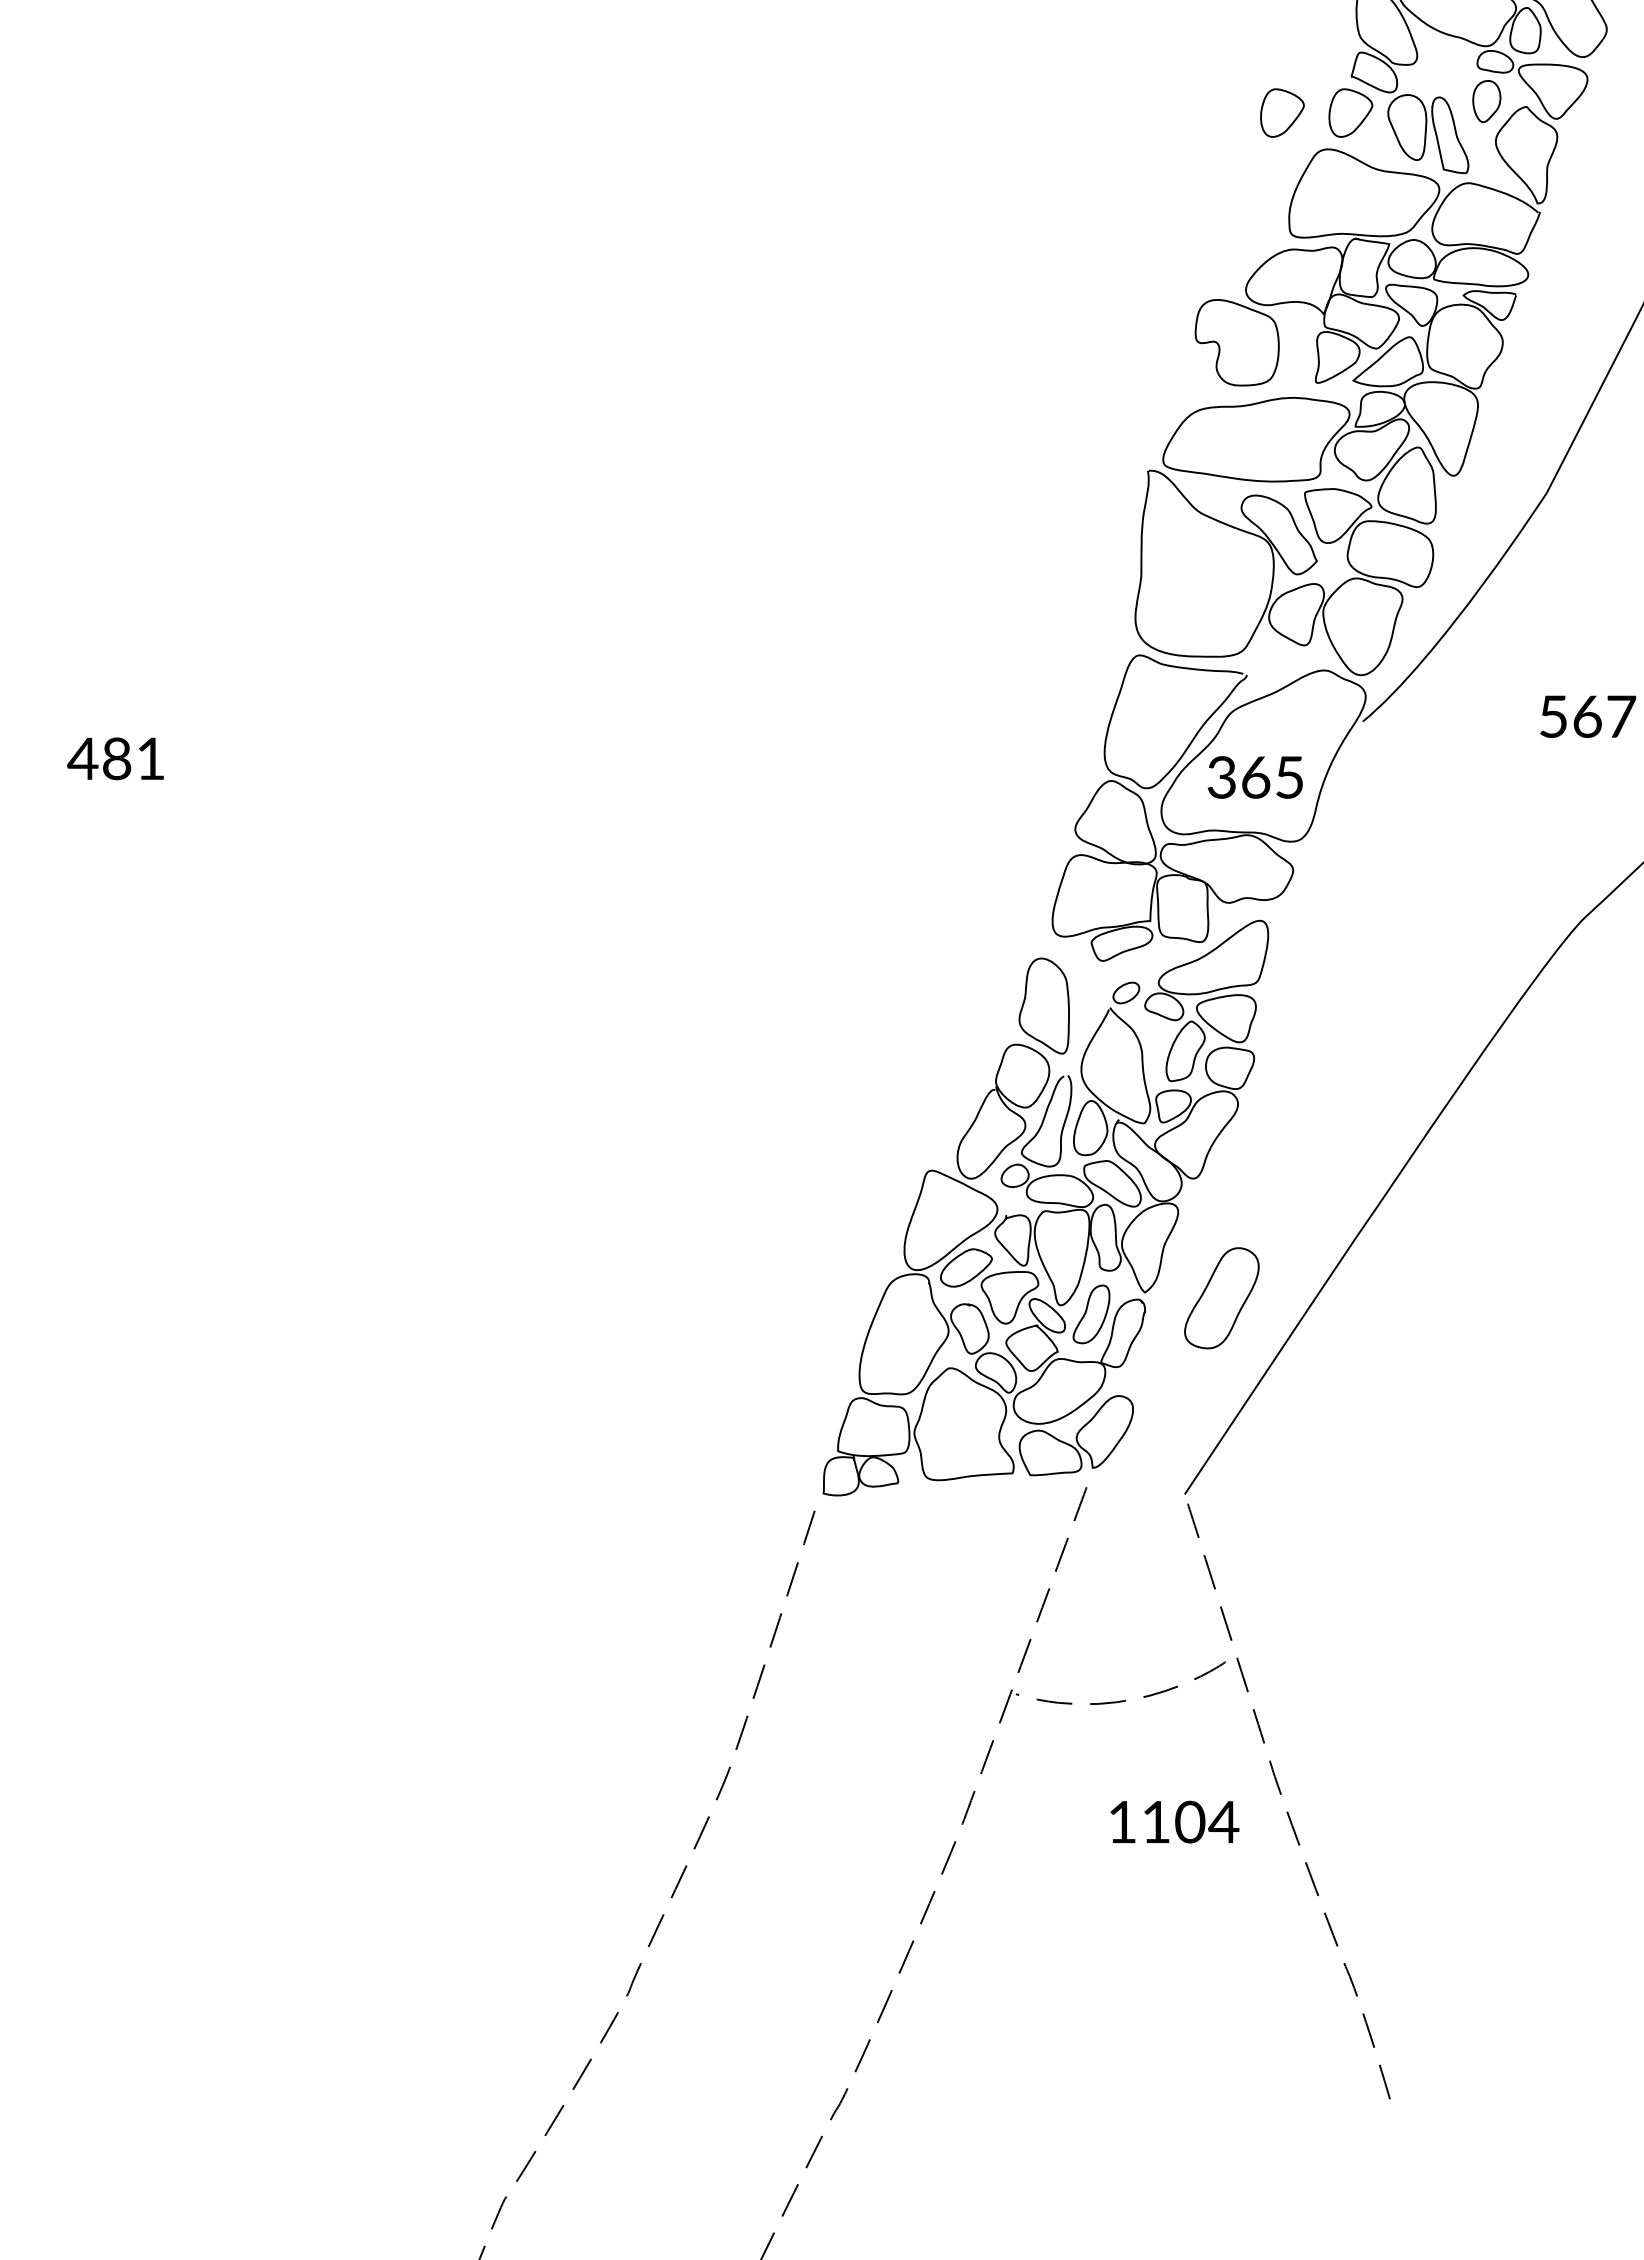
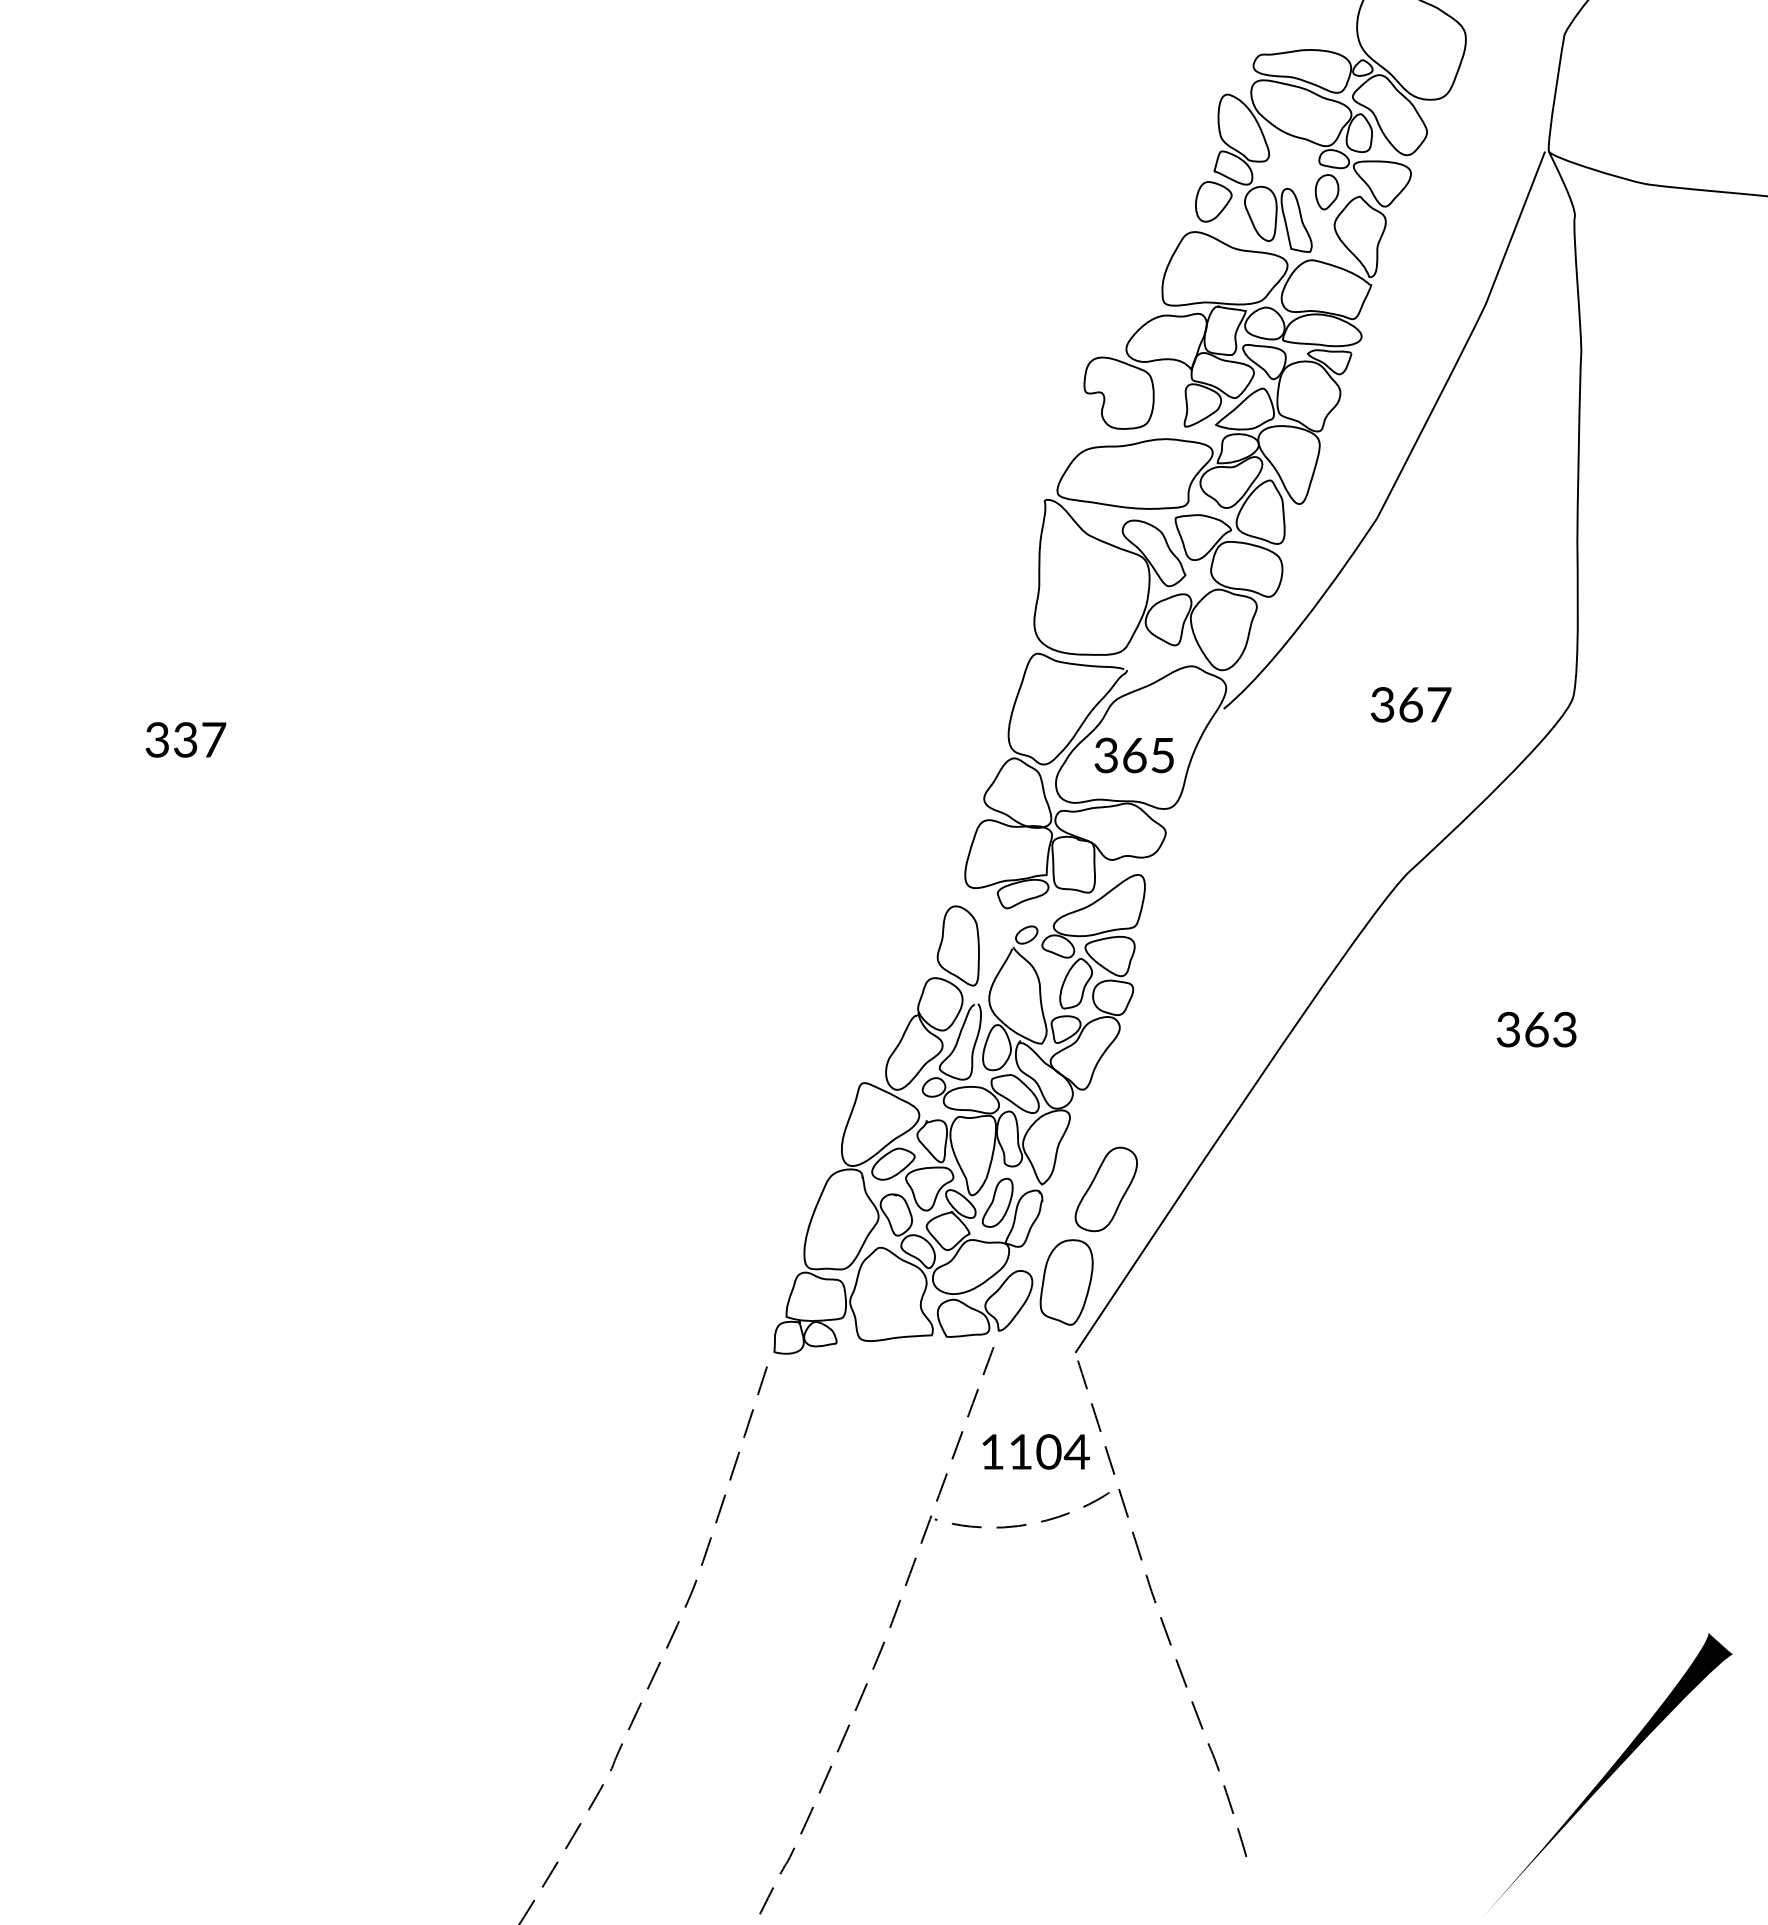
part: (1282, 112) -> (1156, 201), removed
text: (1553, 716) -> (1382, 704), 567 -> 367
text: (116, 758) -> (185, 739), 481 -> 337
part: (1174, 1409) -> (1066, 1282), added
text: (1174, 1821) -> (1035, 1451), moved

